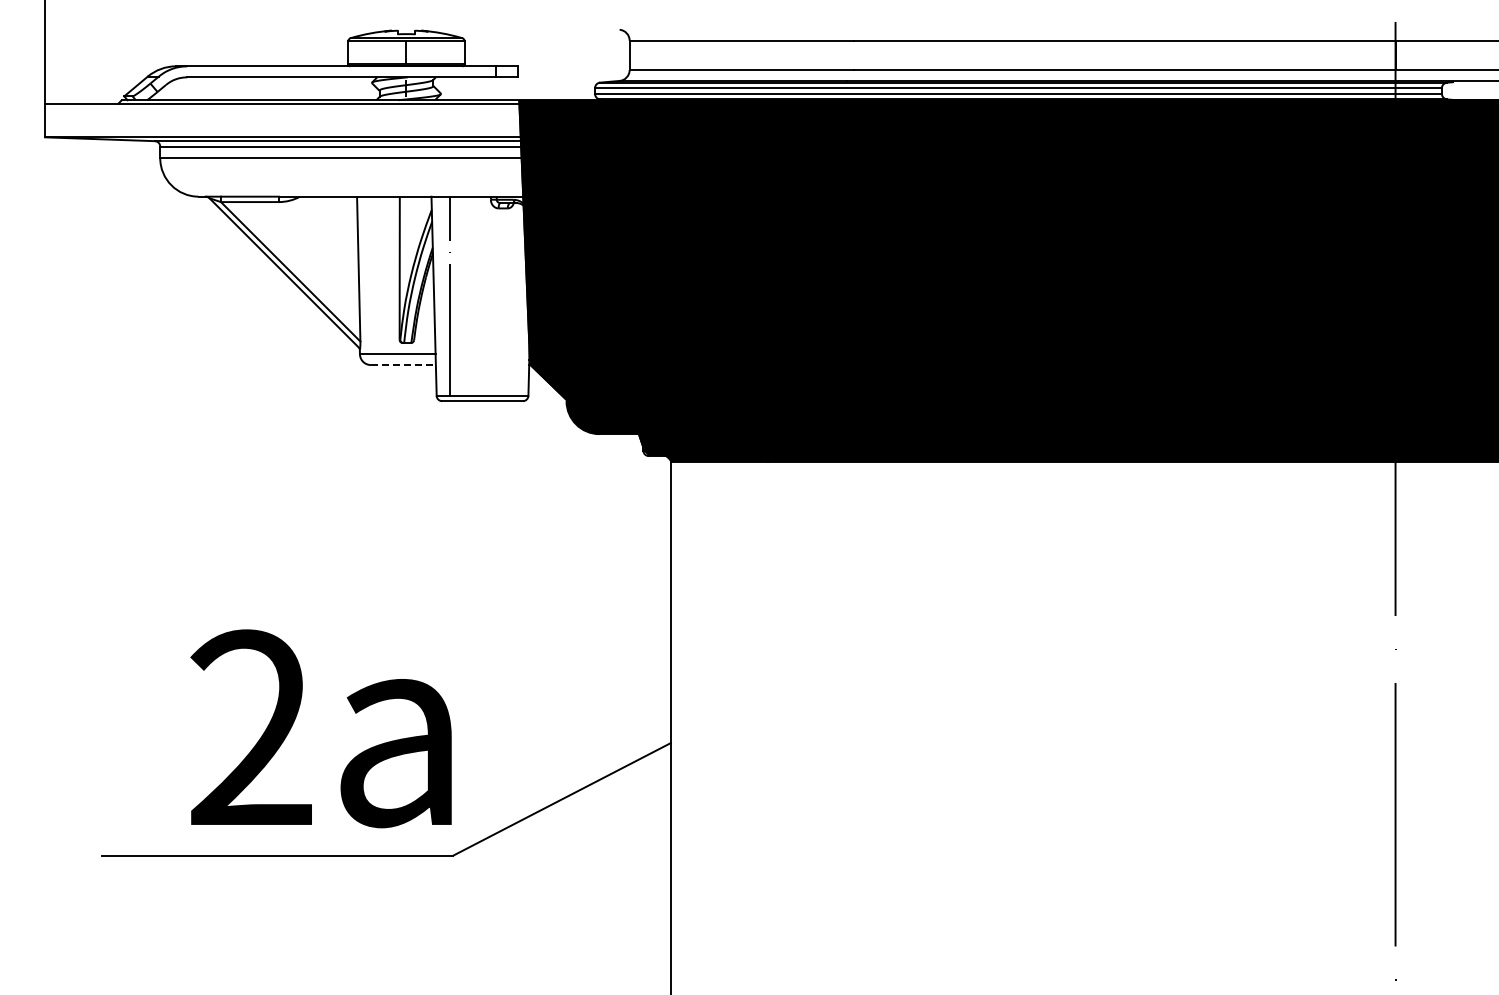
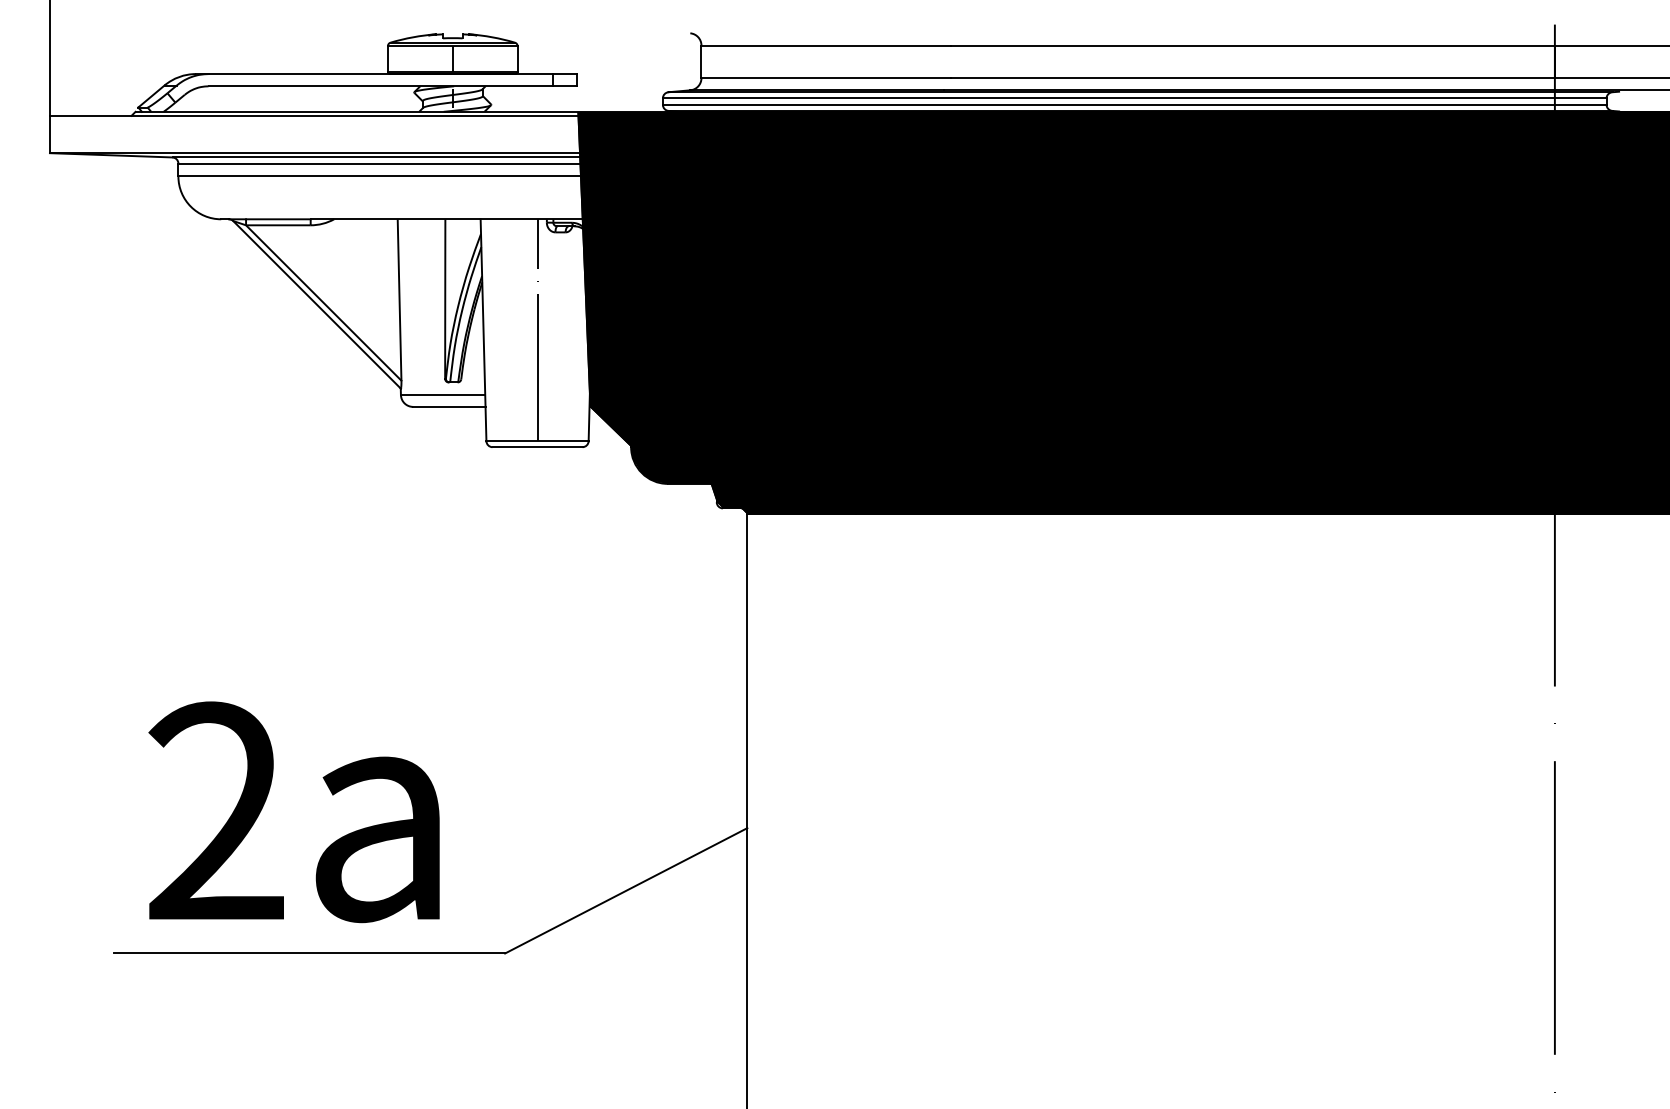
line: (449, 295) -> (537, 329), moved
line: (403, 365) -> (449, 407), dashed -> solid
text: (320, 728) -> (293, 811), moved

